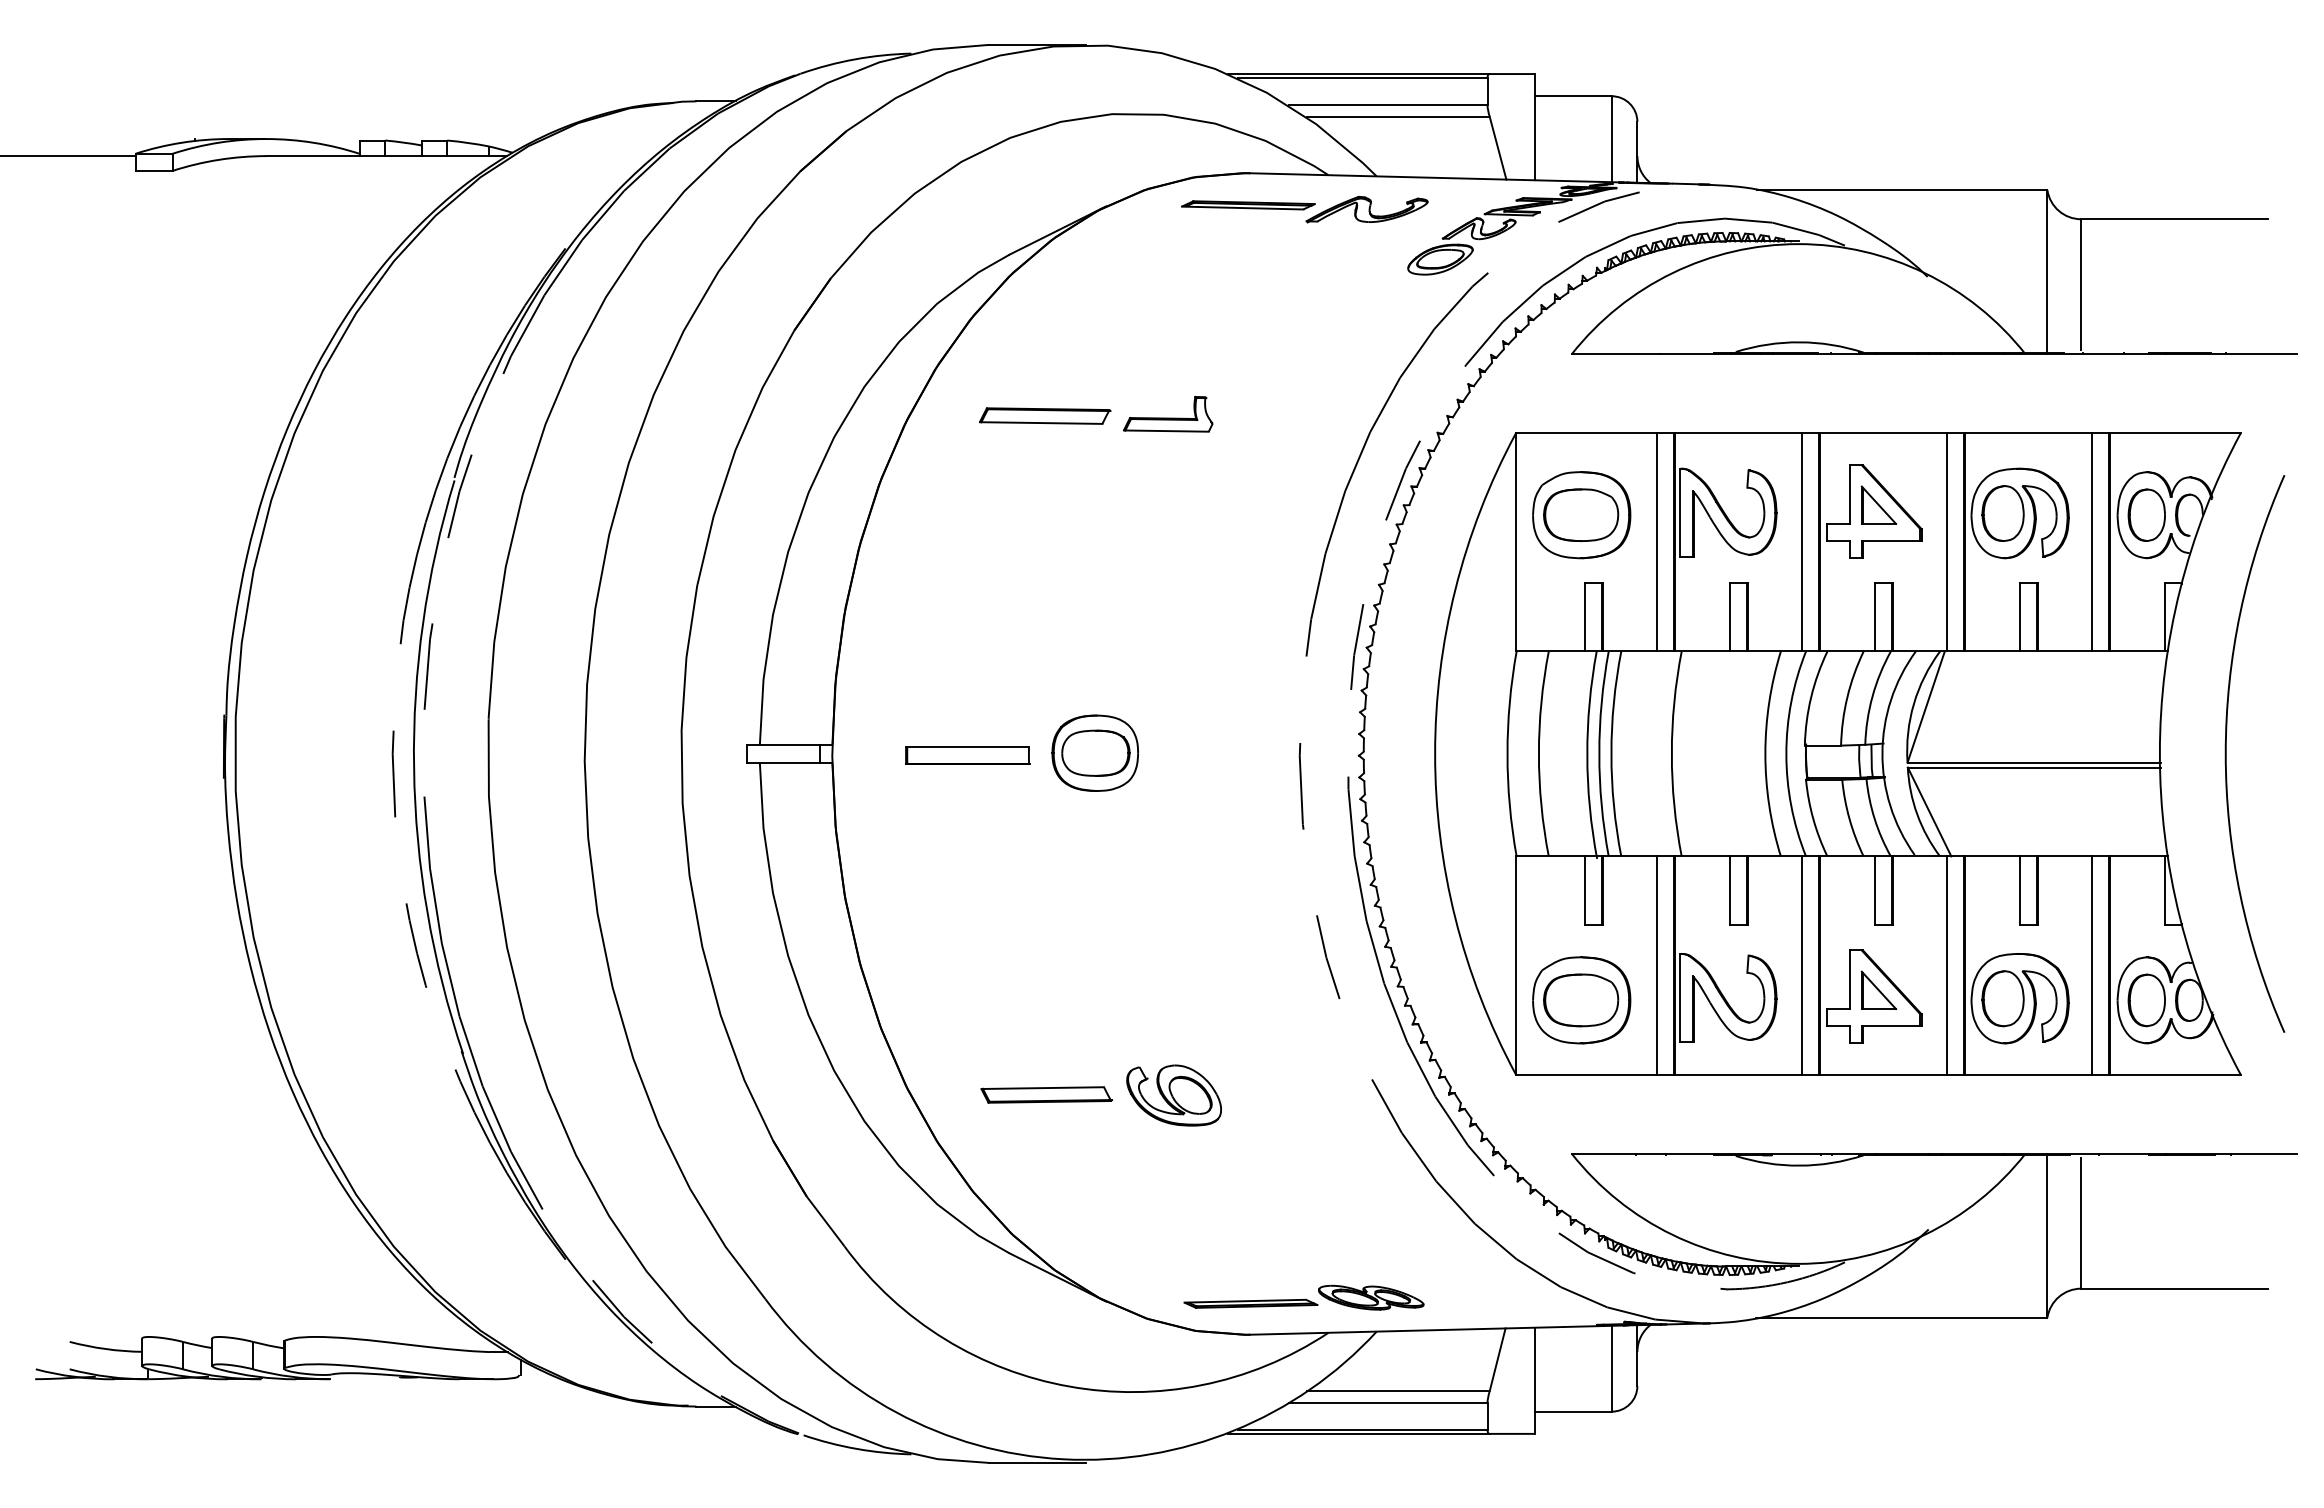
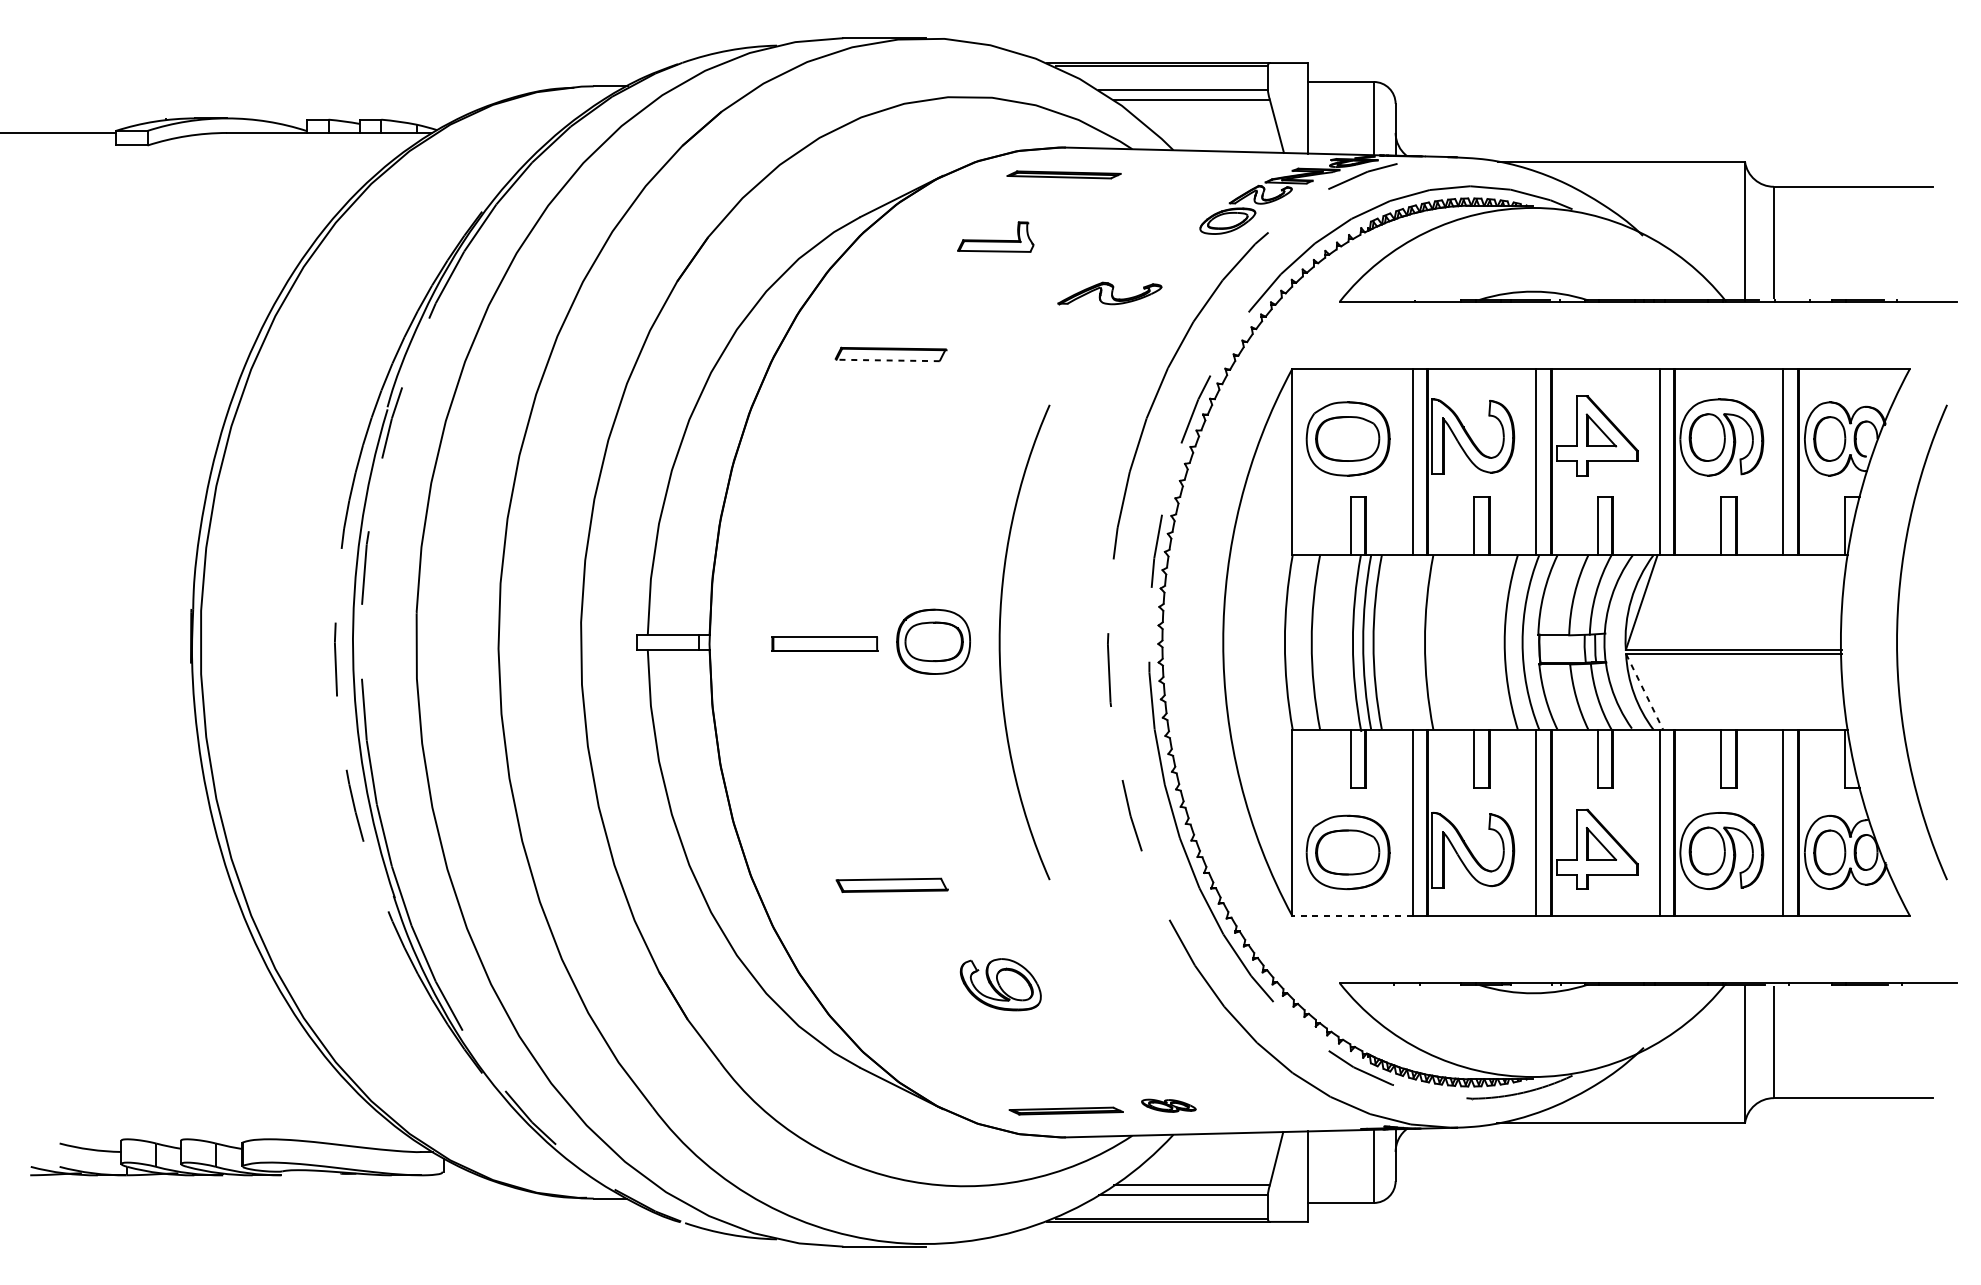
part: (1366, 209) -> (1109, 293), moved
part: (1168, 413) -> (996, 236), moved
line: (1040, 423) -> (886, 360), solid -> dashed
arc: (1173, 753) -> (1000, 642), added
line: (1929, 812) -> (1644, 692), solid -> dashed
line: (1586, 1074) -> (1352, 915), solid -> dashed
part: (1046, 1094) -> (892, 884), moved
part: (1173, 1095) -> (1000, 984), moved
part: (1371, 1297) -> (1169, 1105), size x0.6

